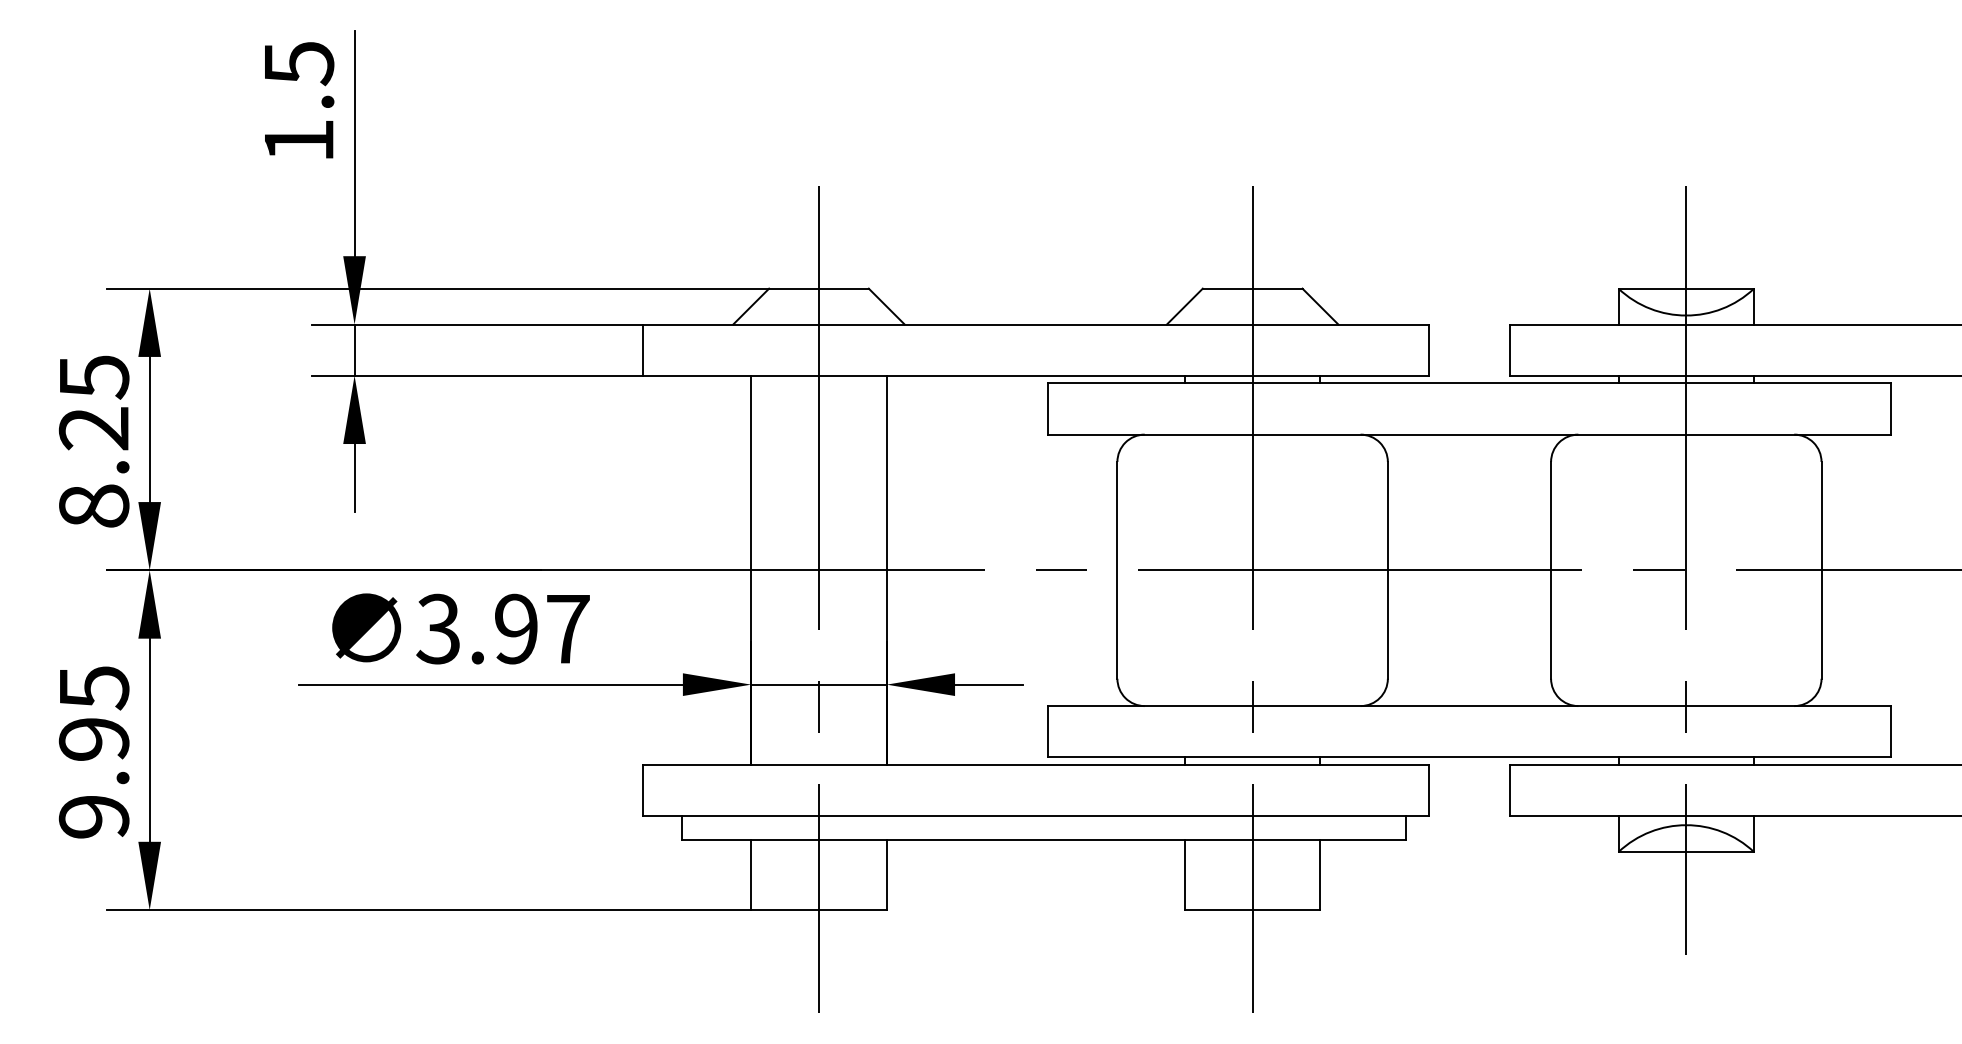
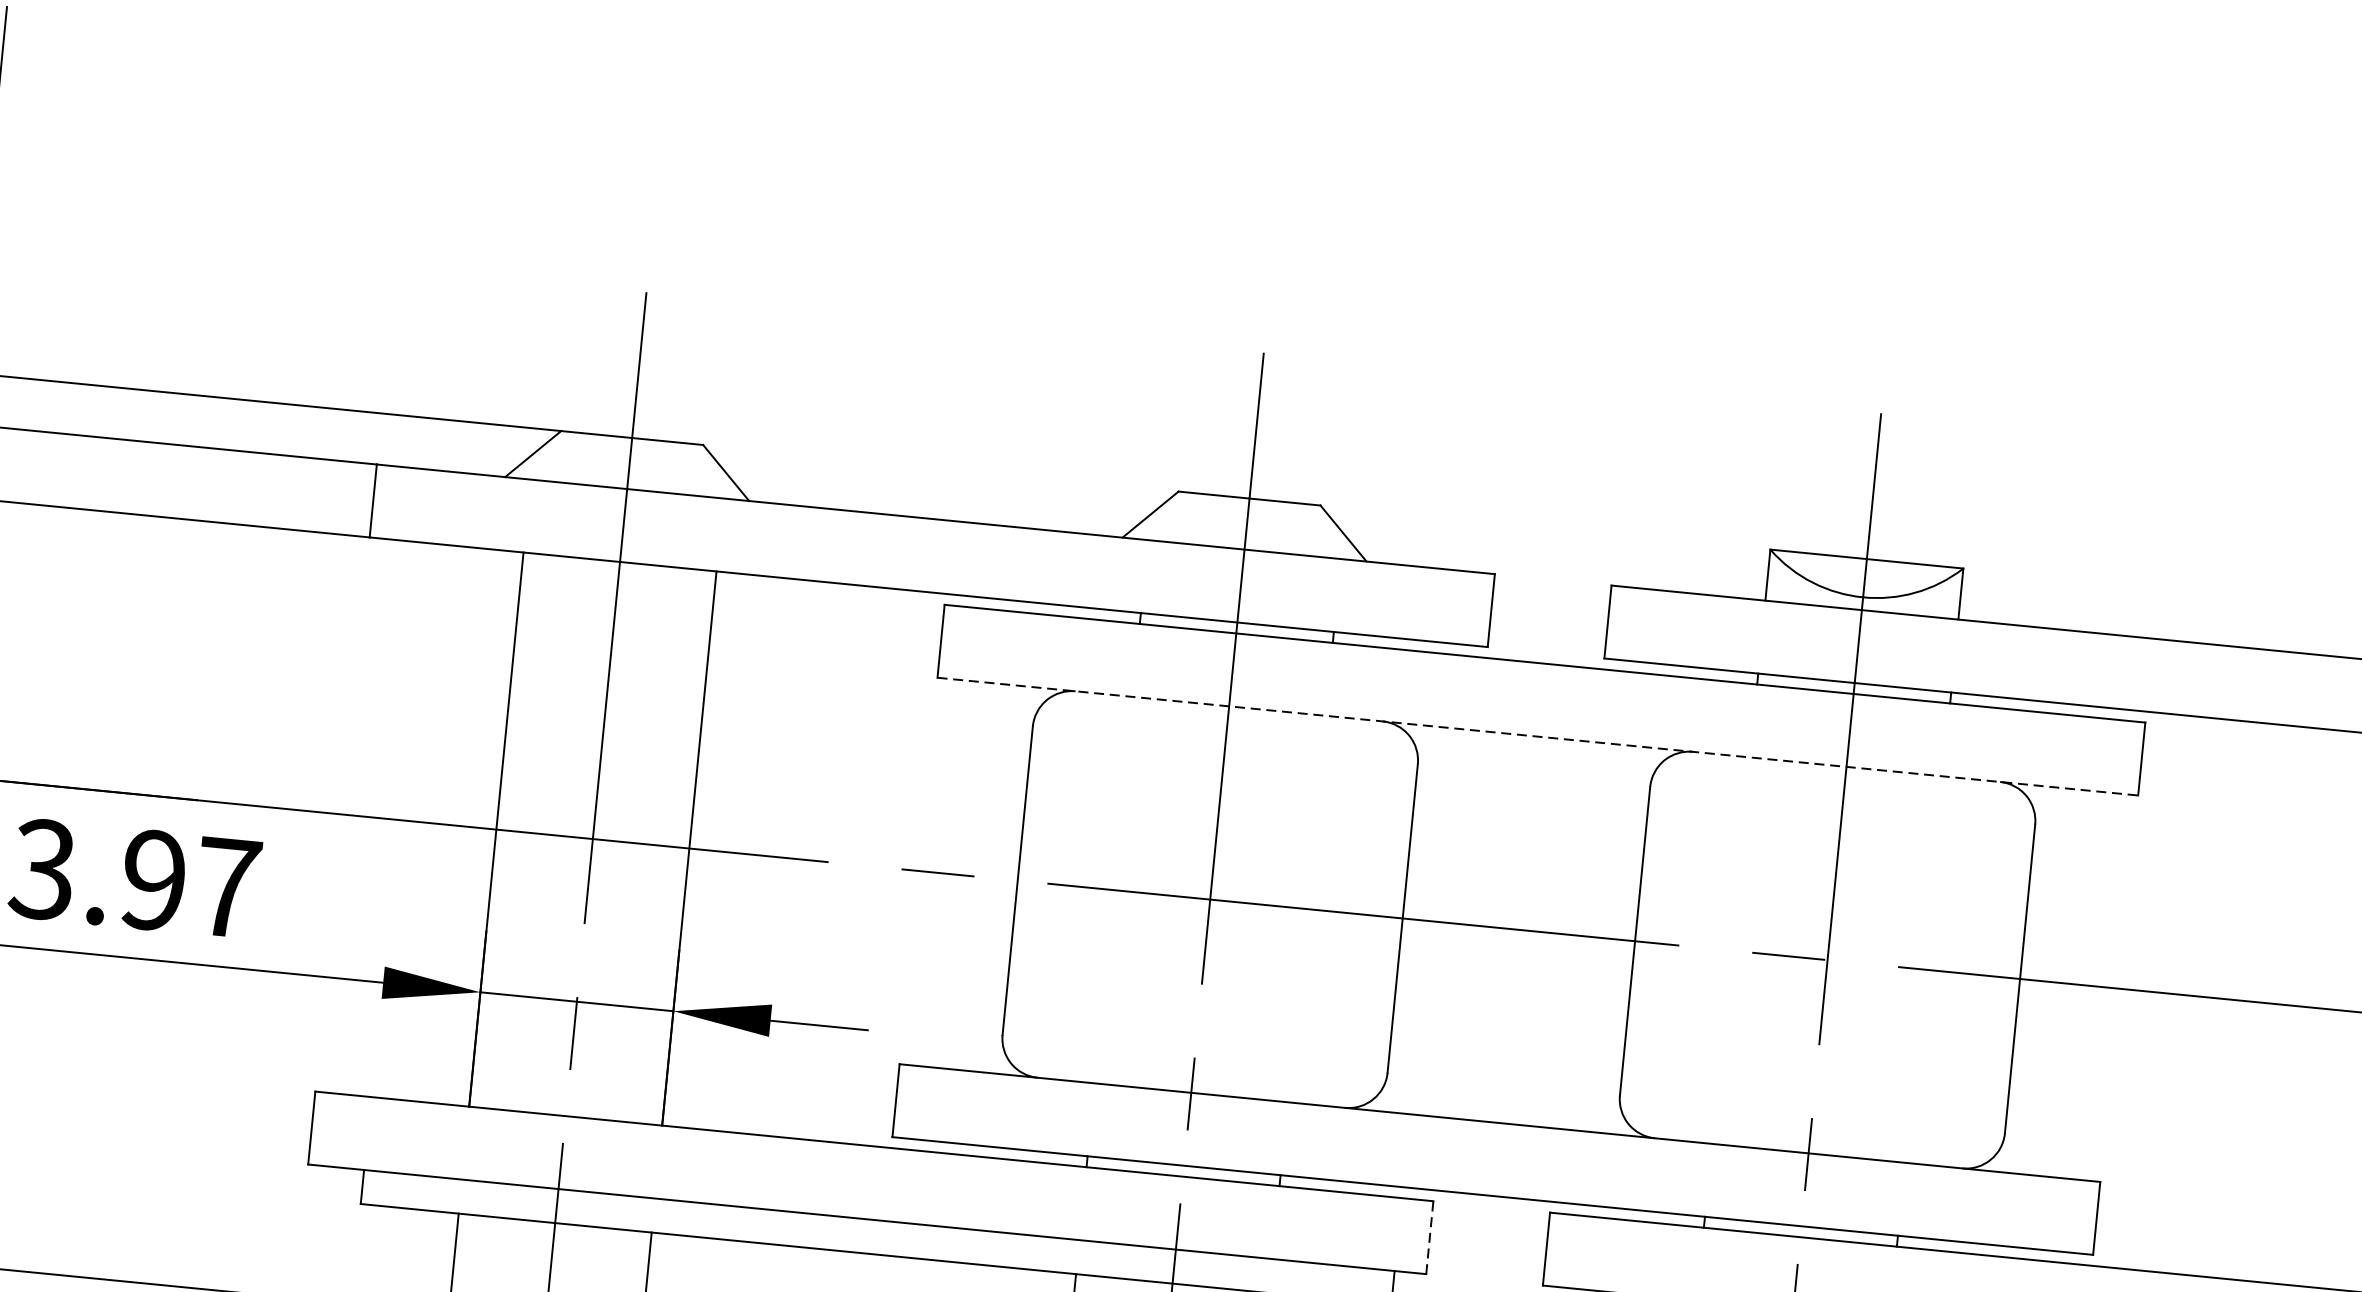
line: (1469, 434) -> (1537, 736), solid -> dashed
line: (1428, 790) -> (1429, 1237), solid -> dashed

